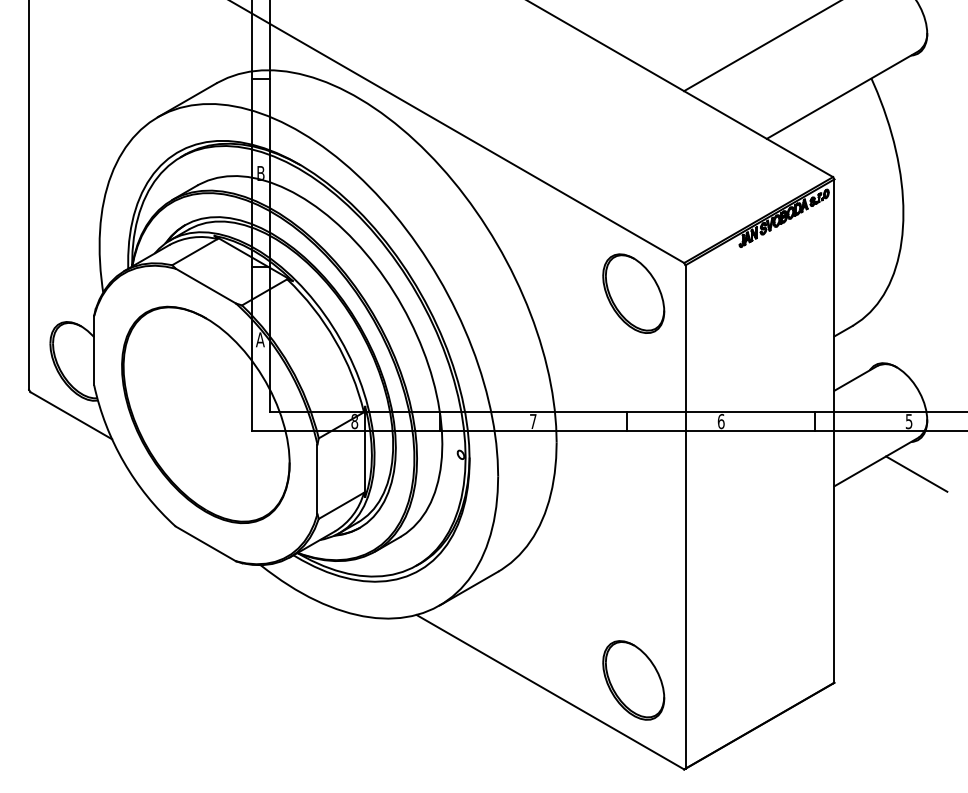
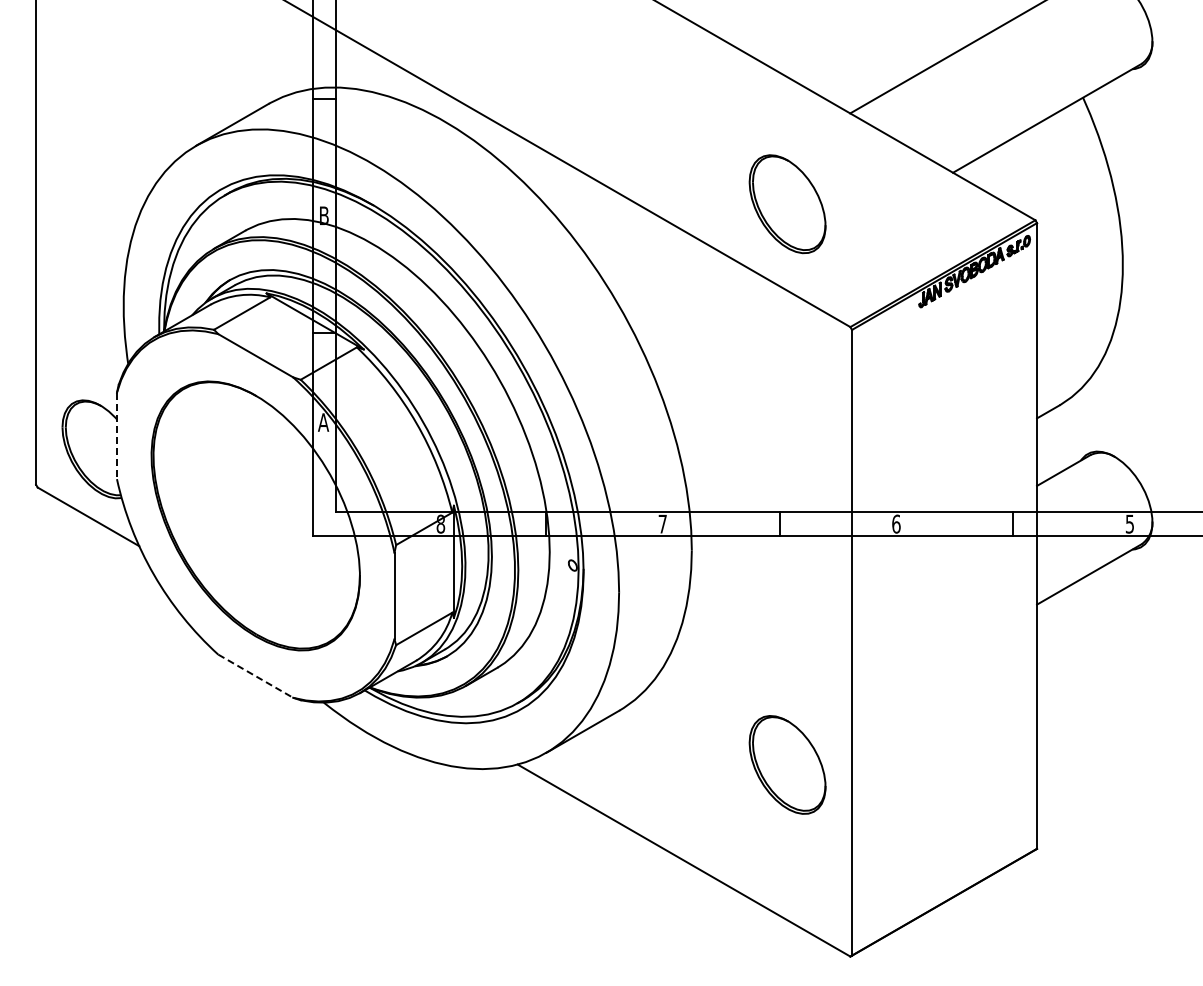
part: (633, 293) -> (787, 204), moved
line: (94, 351) -> (117, 436), solid -> dashed
line: (916, 474) -> (1139, 589), removed
line: (206, 544) -> (256, 676), solid -> dashed
part: (633, 680) -> (787, 764), moved

